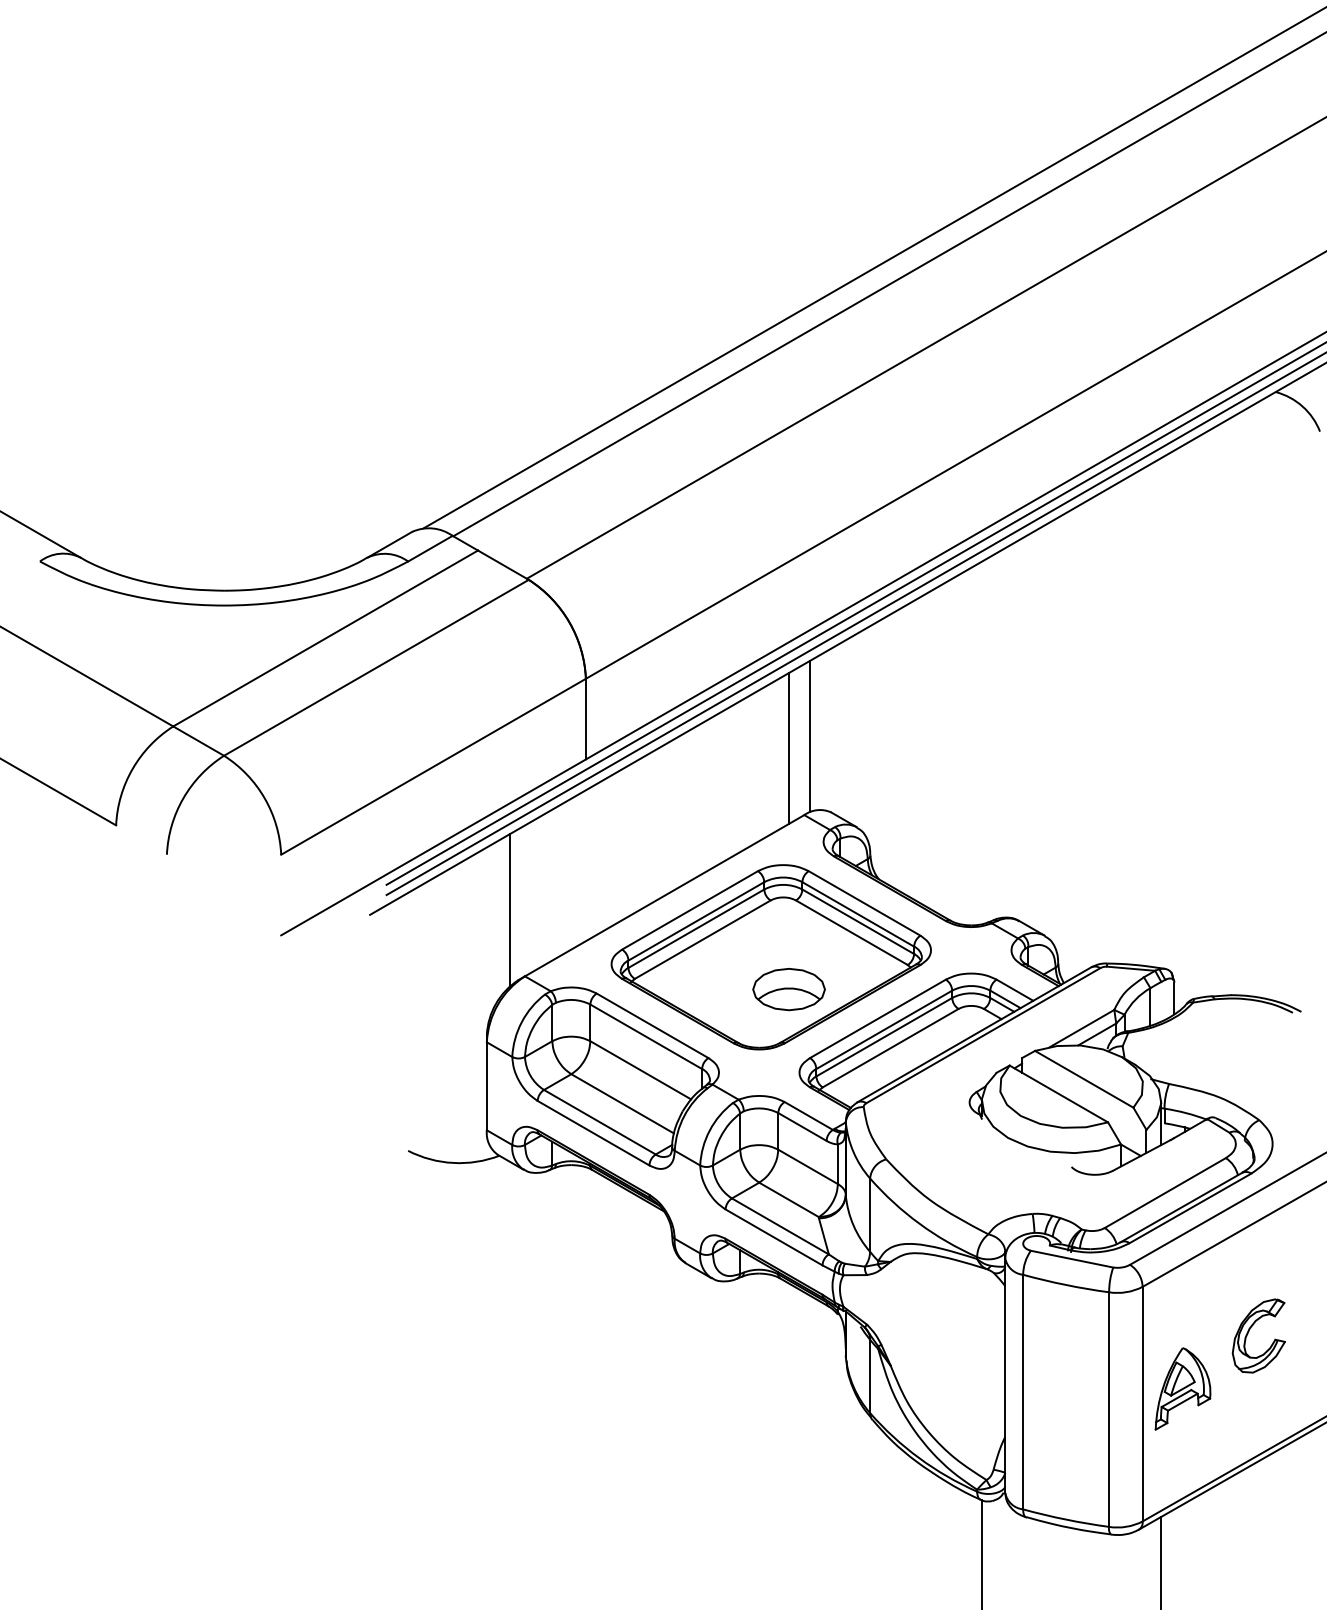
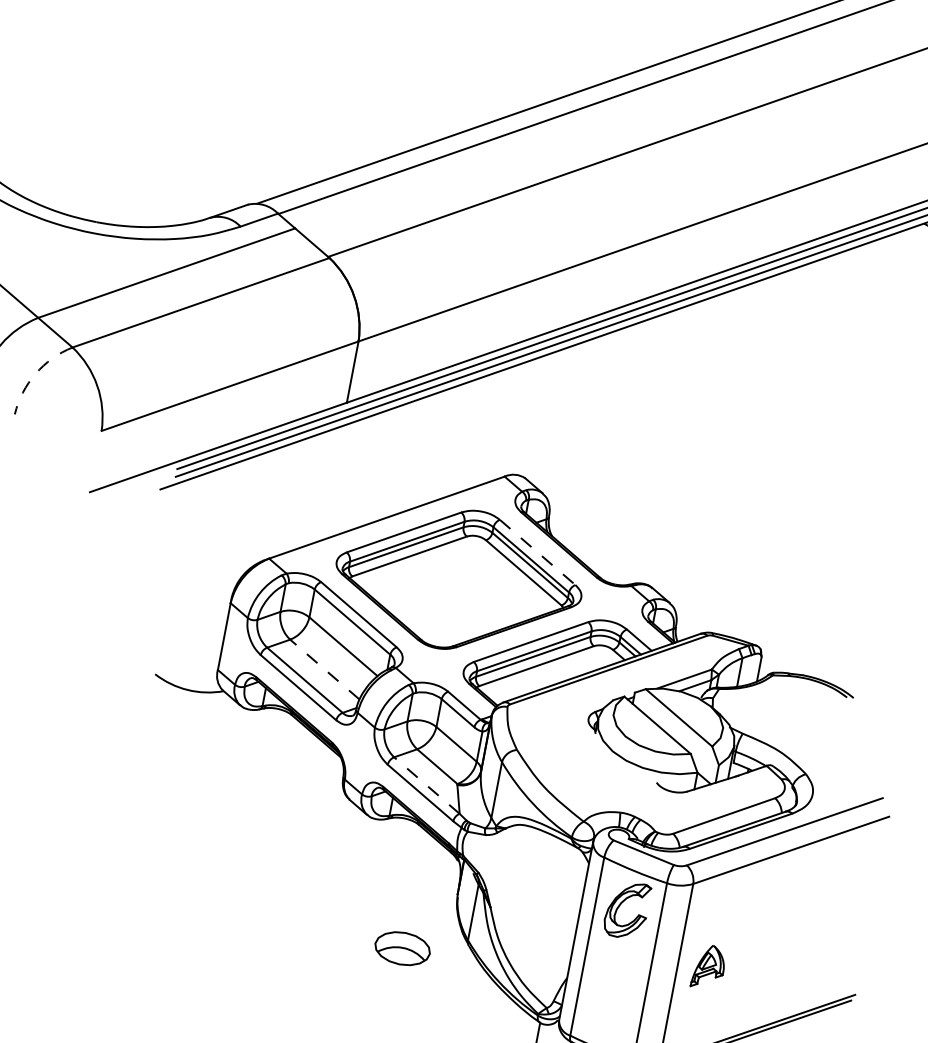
line: (810, 736) -> (520, 417), removed
line: (789, 747) -> (503, 423), removed
arc: (183, 798) -> (35, 374), solid -> dashed
line: (864, 903) -> (537, 552), solid -> dashed
line: (509, 910) -> (266, 506), removed
part: (788, 989) -> (402, 948), moved
line: (622, 1103) -> (324, 669), solid -> dashed
line: (780, 1226) -> (427, 785), solid -> dashed
part: (1249, 1331) -> (620, 905), moved
part: (1182, 1388) -> (708, 966), size x0.7

